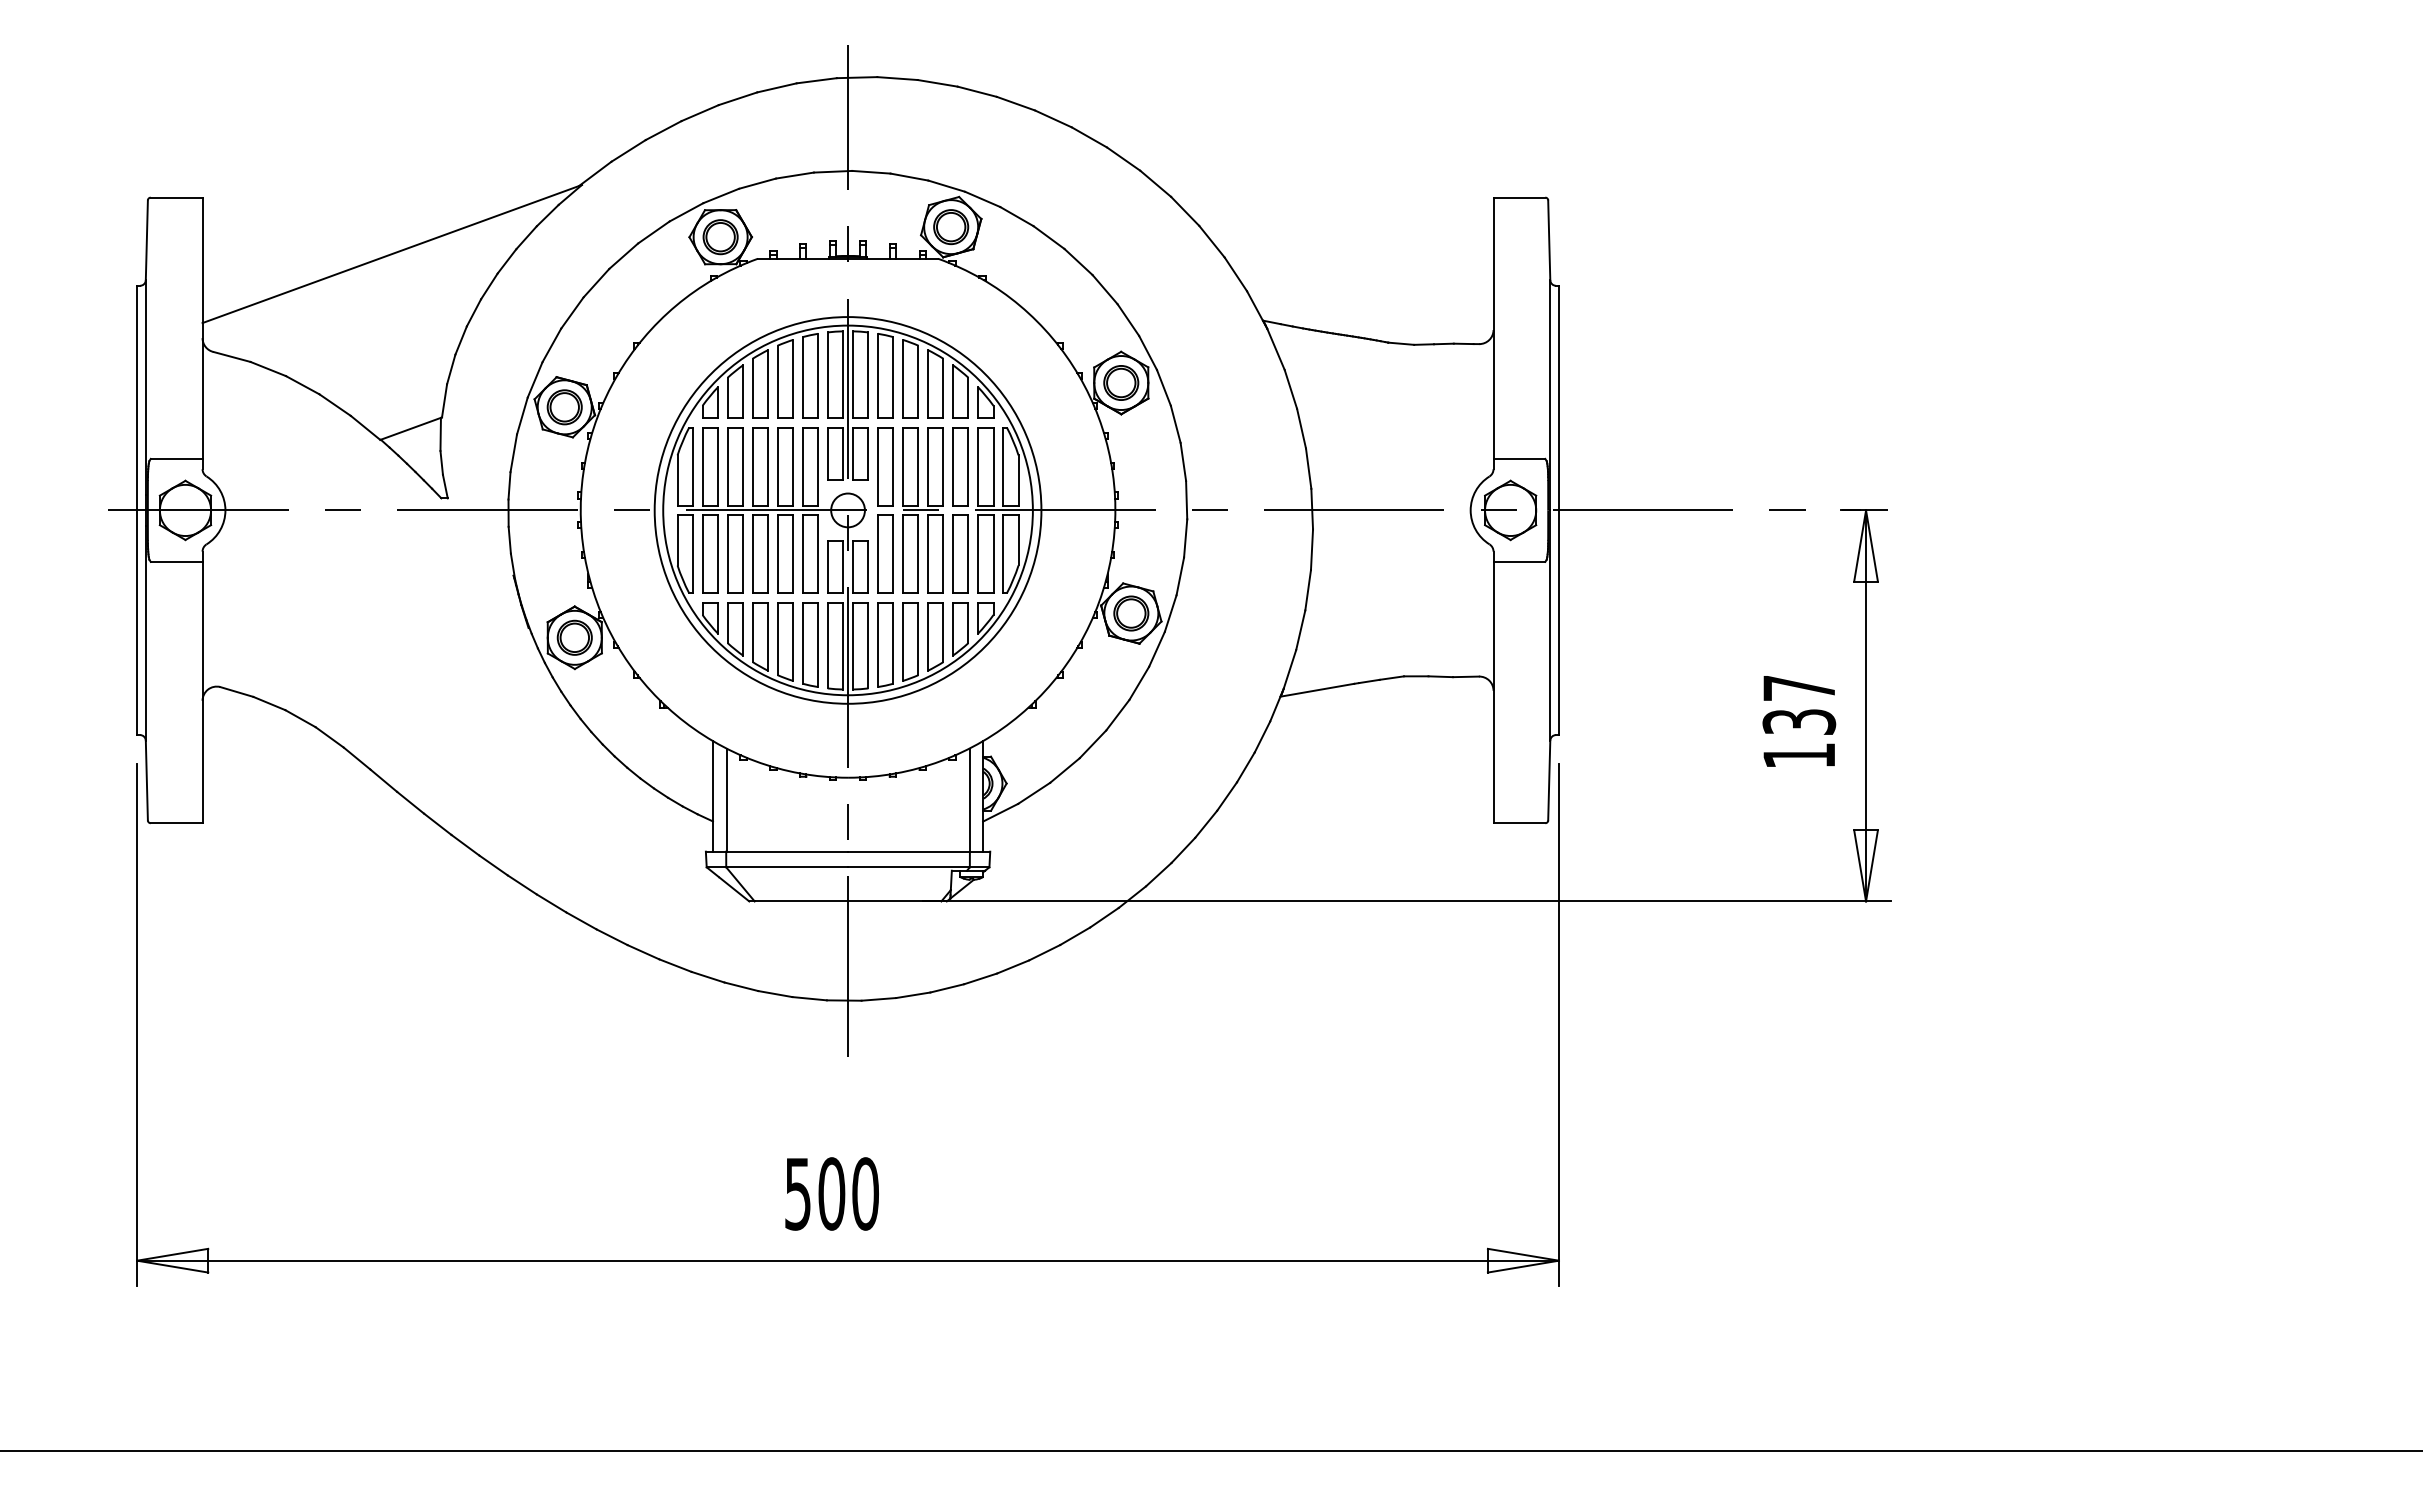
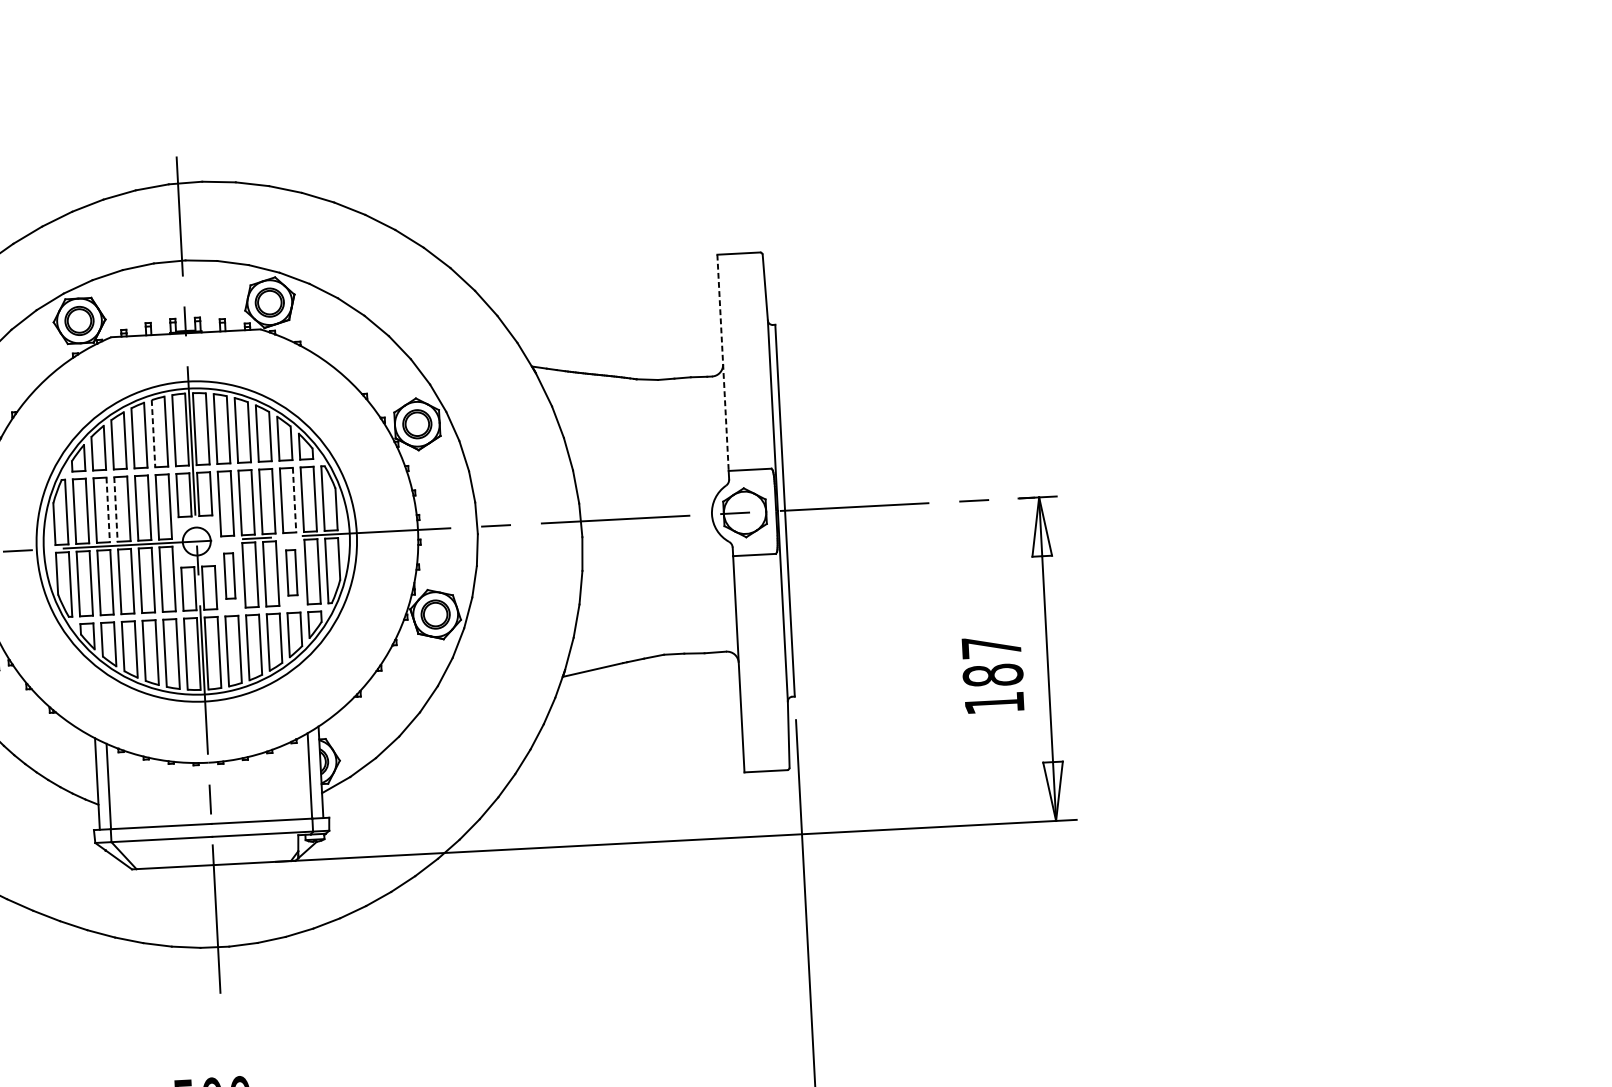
line: (1493, 328) -> (722, 363), solid -> dashed
line: (802, 377) -> (153, 433), solid -> dashed
line: (743, 467) -> (108, 510), solid -> dashed
line: (752, 467) -> (115, 510), solid -> dashed
line: (968, 467) -> (294, 500), solid -> dashed
part: (885, 553) -> (229, 575), size x0.7
part: (960, 553) -> (291, 572), size x0.7
text: (1799, 721) -> (993, 674), 137 -> 187

